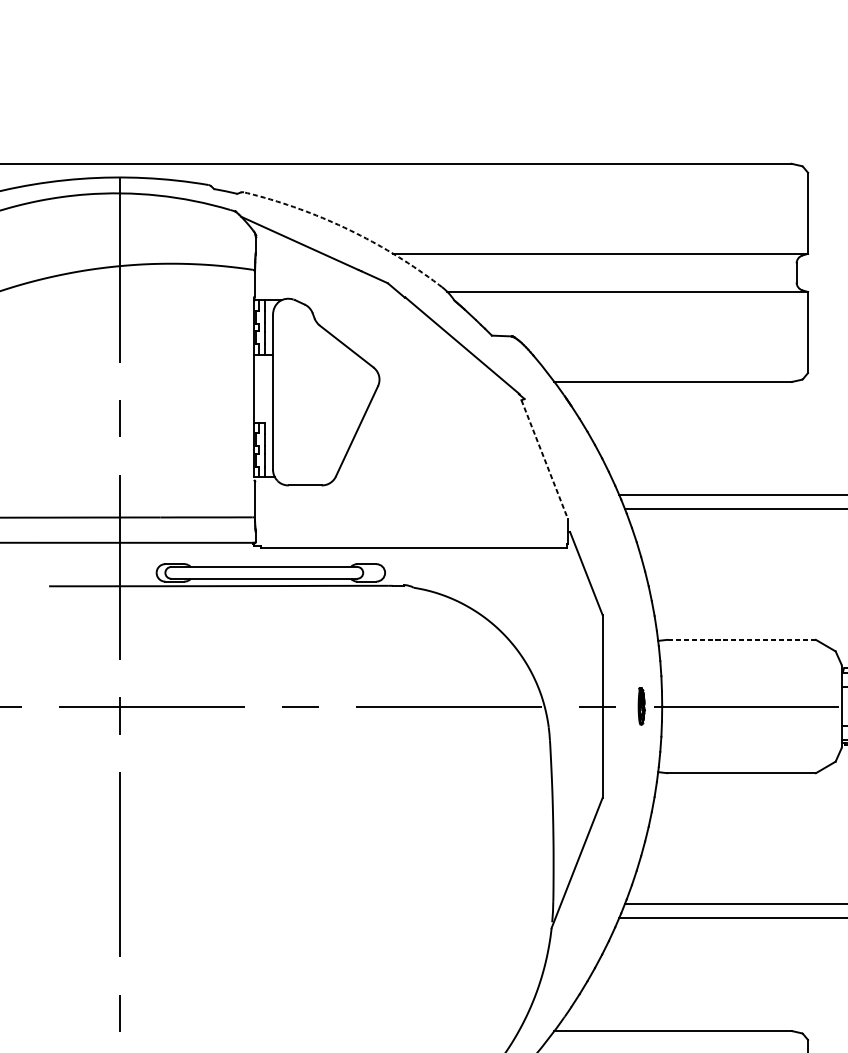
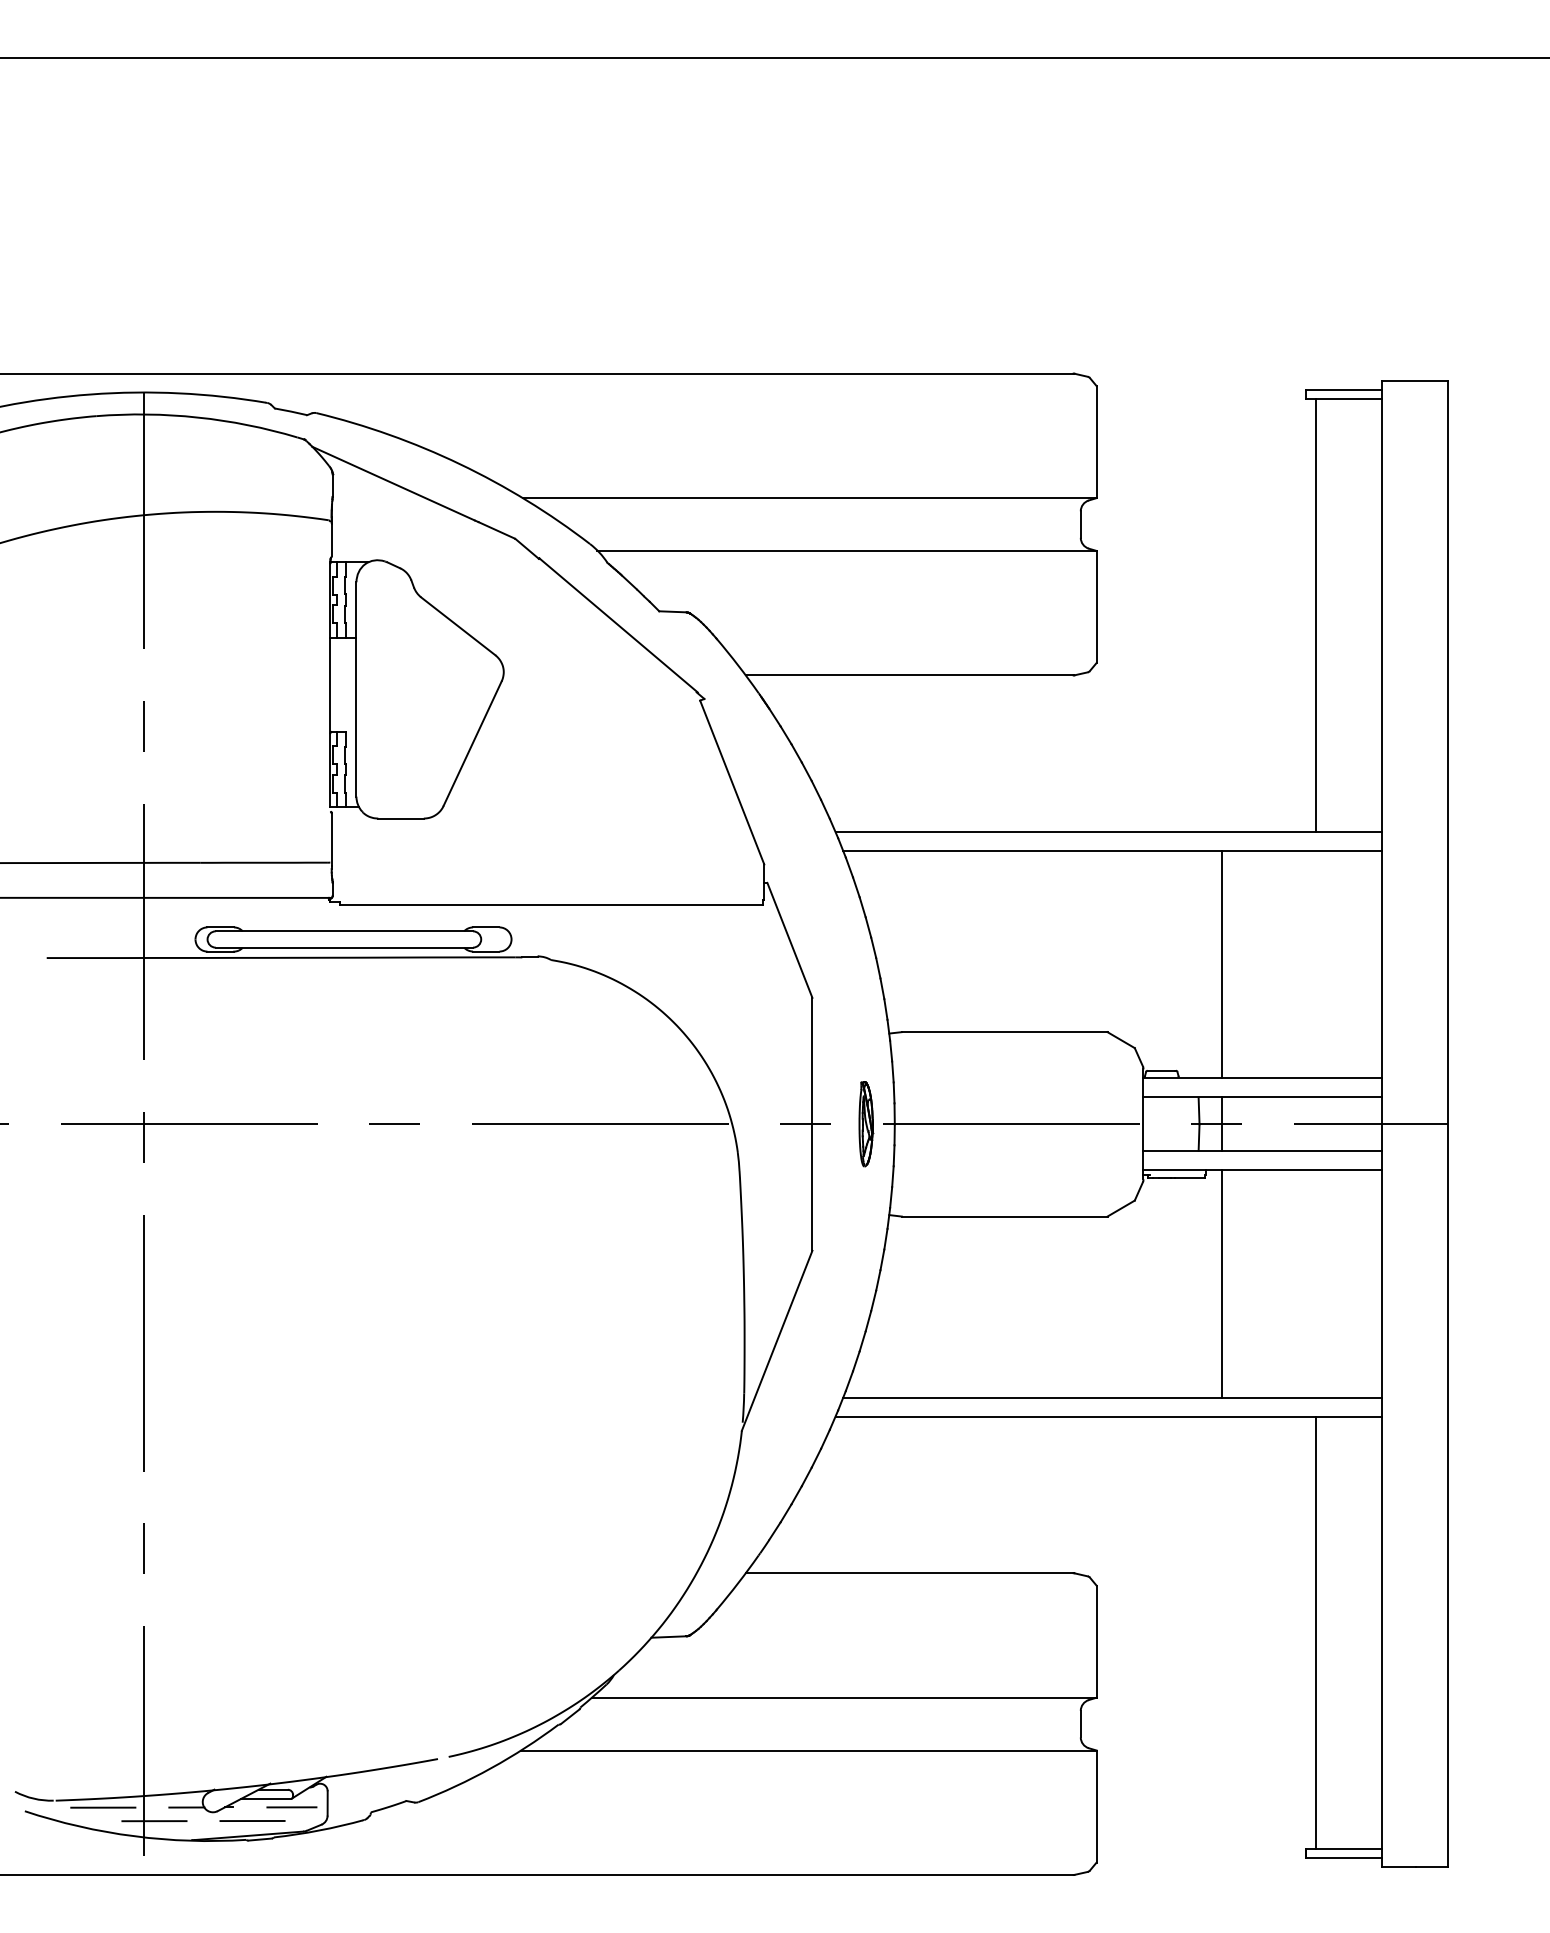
arc: (348, 229) -> (460, 464), dashed -> solid
line: (544, 459) -> (732, 782), dashed -> solid
line: (741, 640) -> (1004, 1032), dashed -> solid
part: (641, 706) -> (866, 1124), size x1.67

